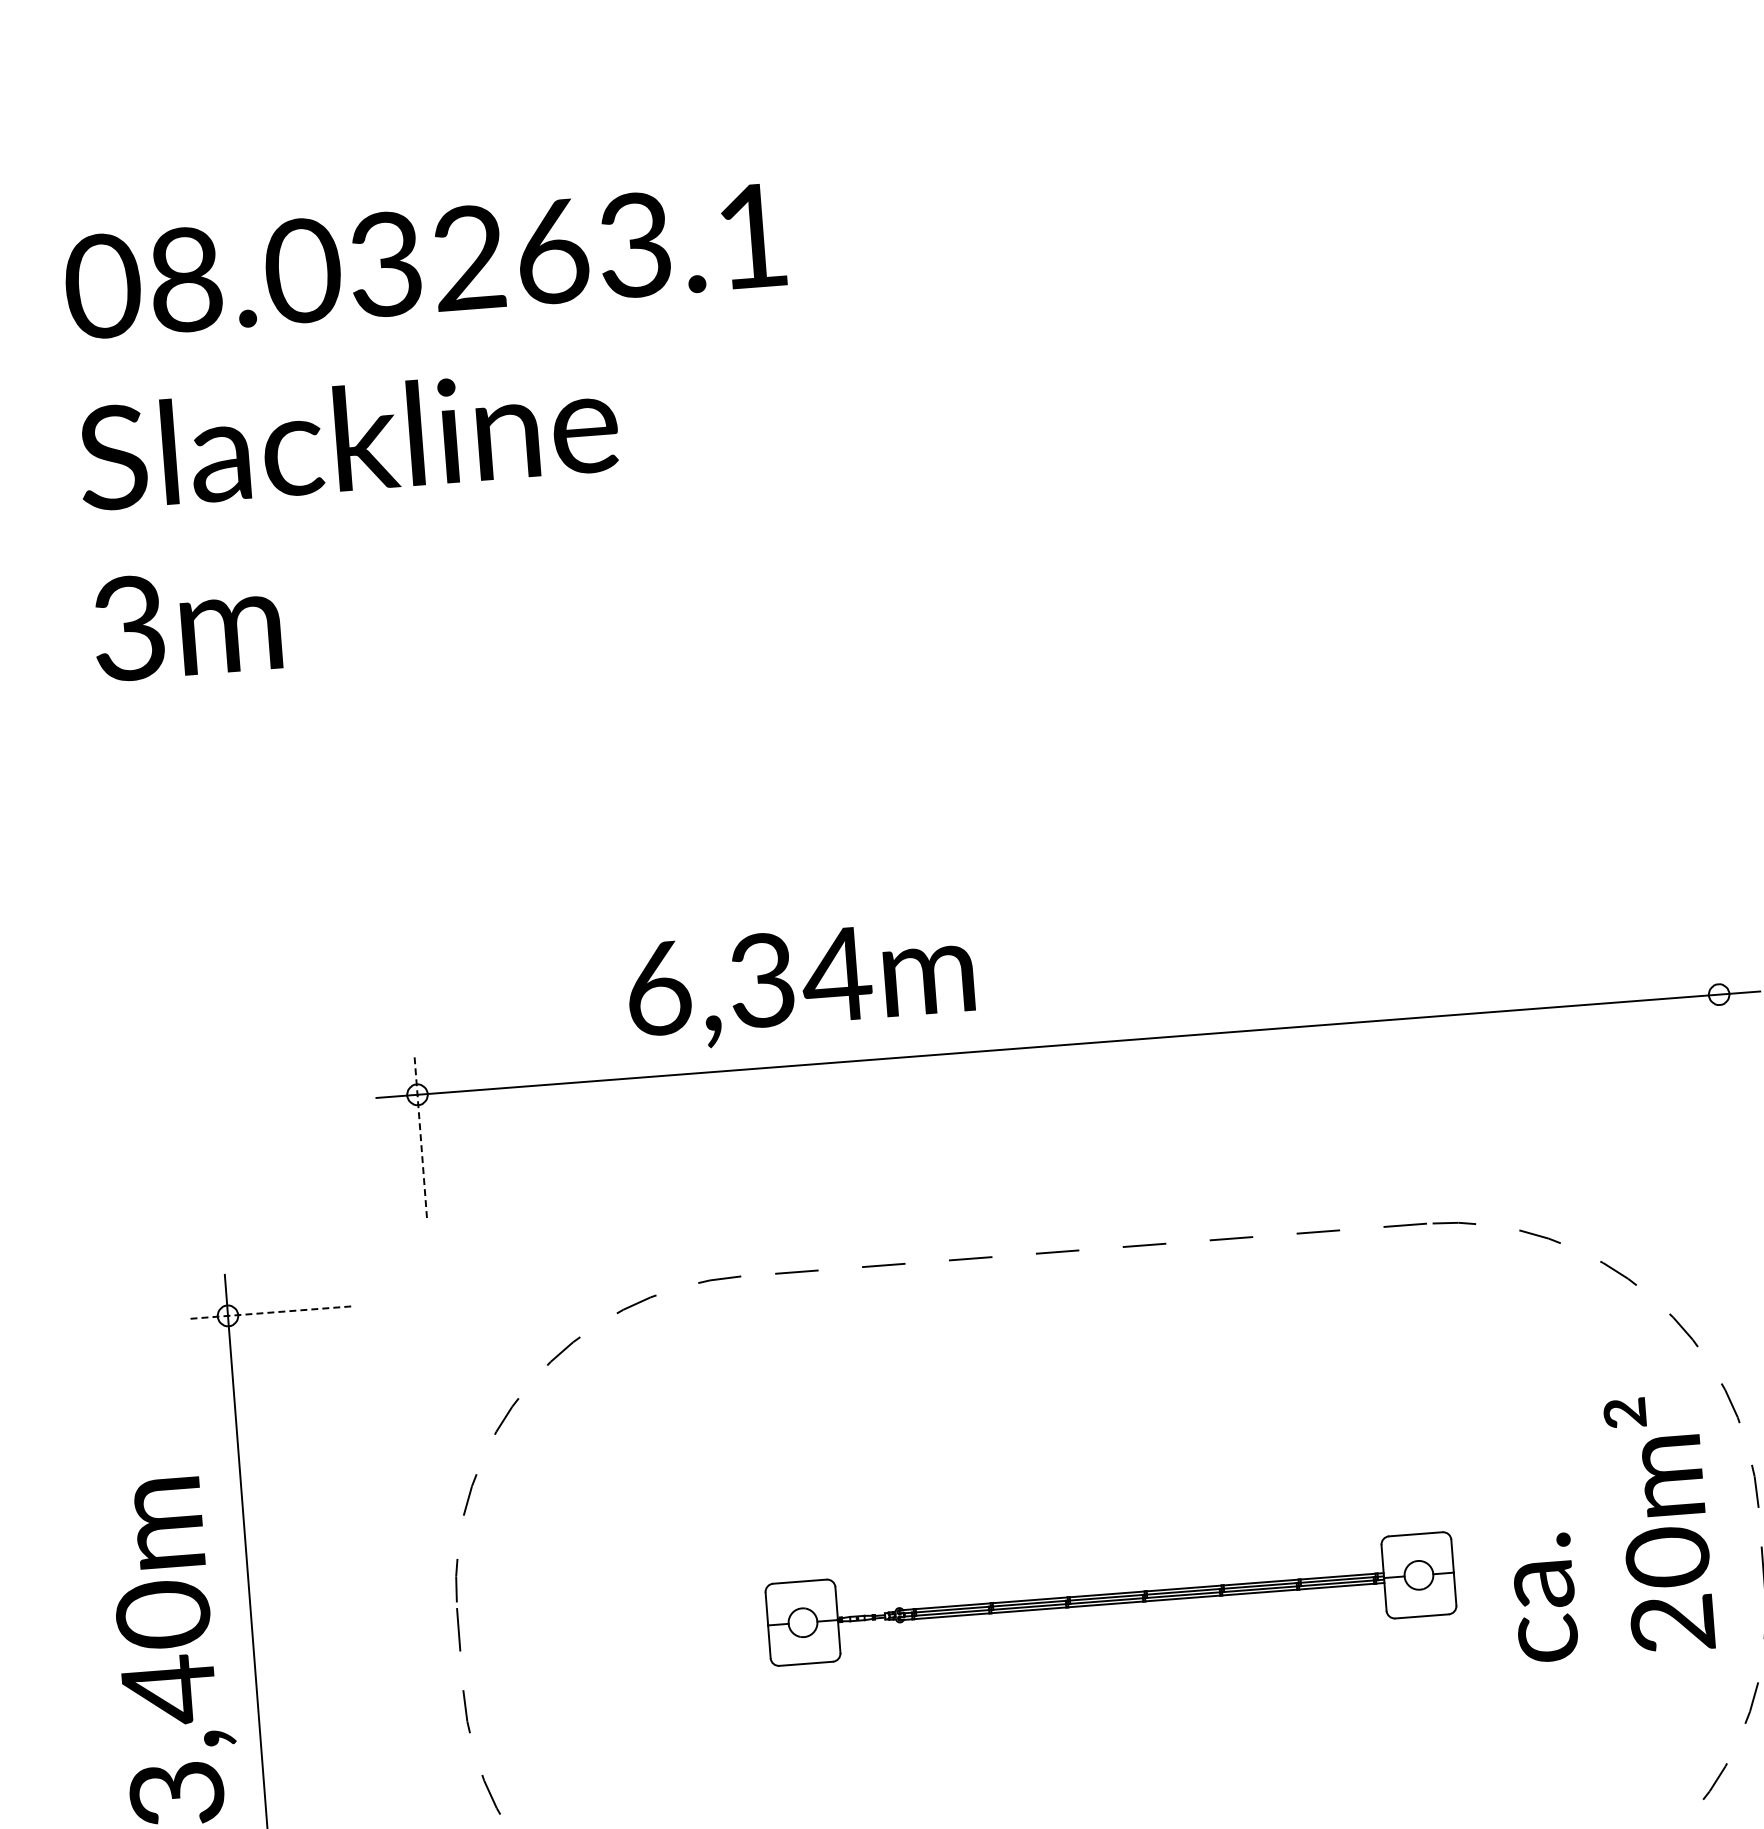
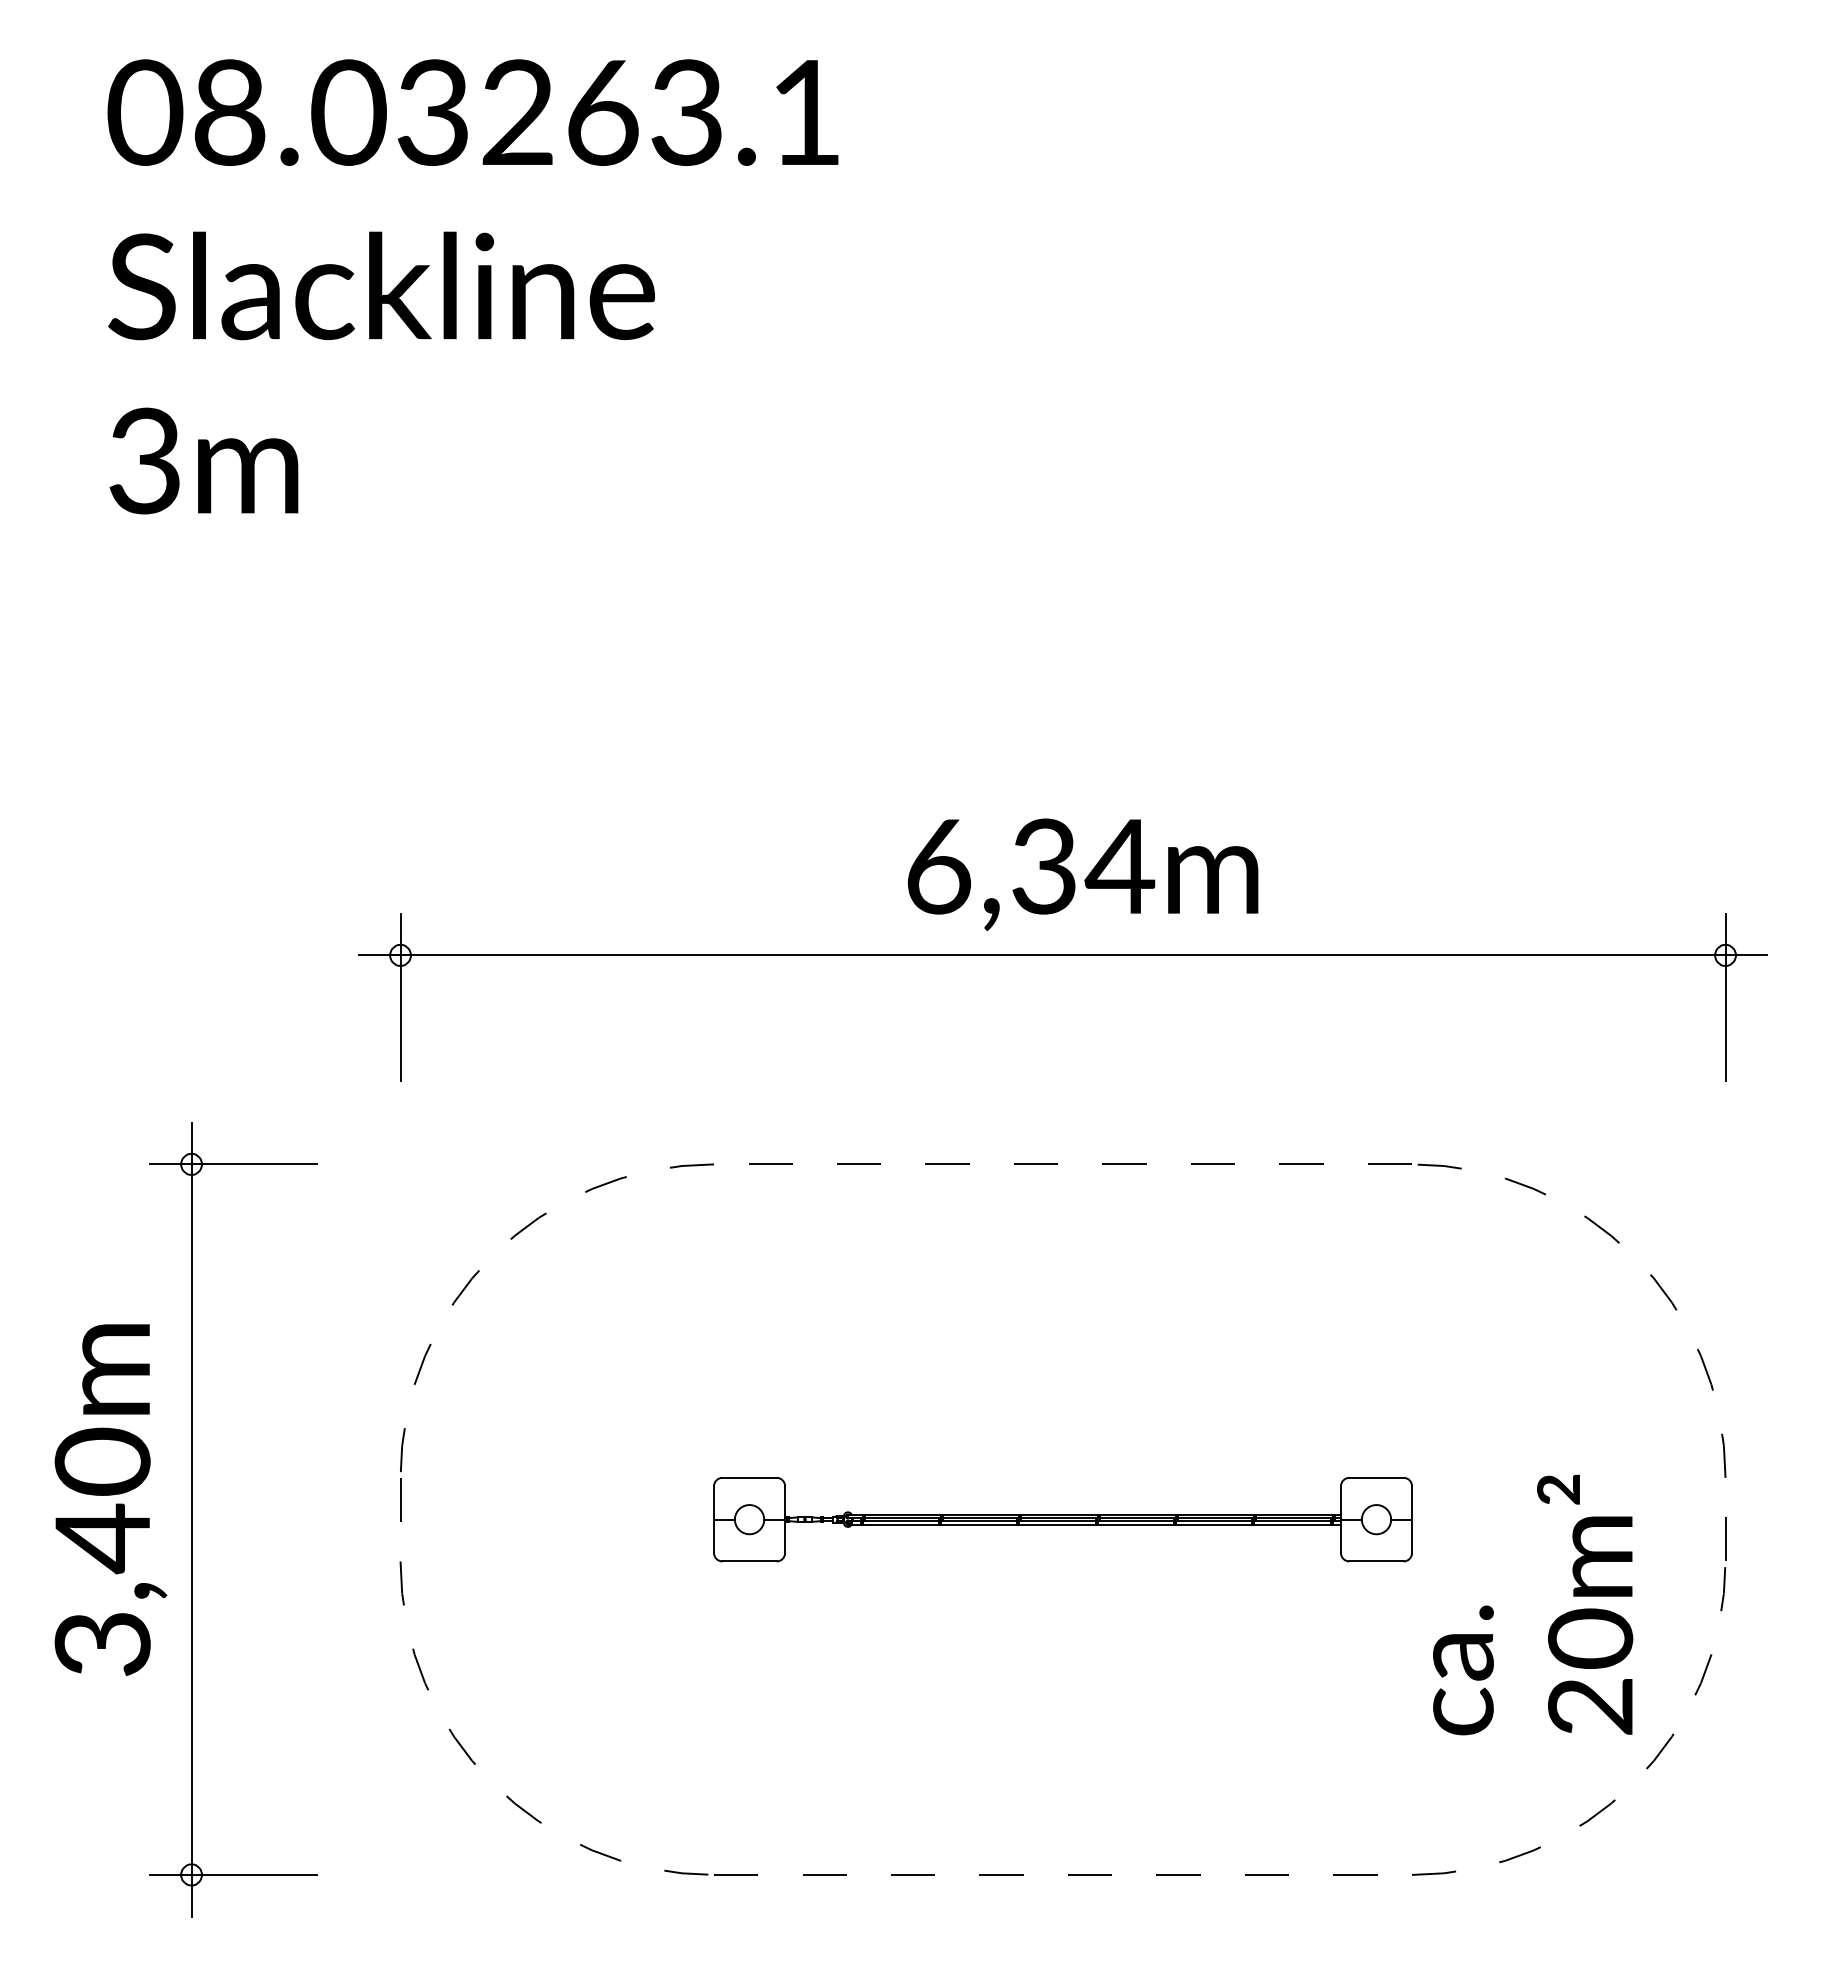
text: (800, 985) -> (1082, 874), moved
line: (1722, 1035) -> (1725, 996), added
line: (420, 1136) -> (400, 997), dashed -> solid
line: (269, 1312) -> (233, 1164), dashed -> solid
text: (1608, 1527) -> (1533, 1604), moved

